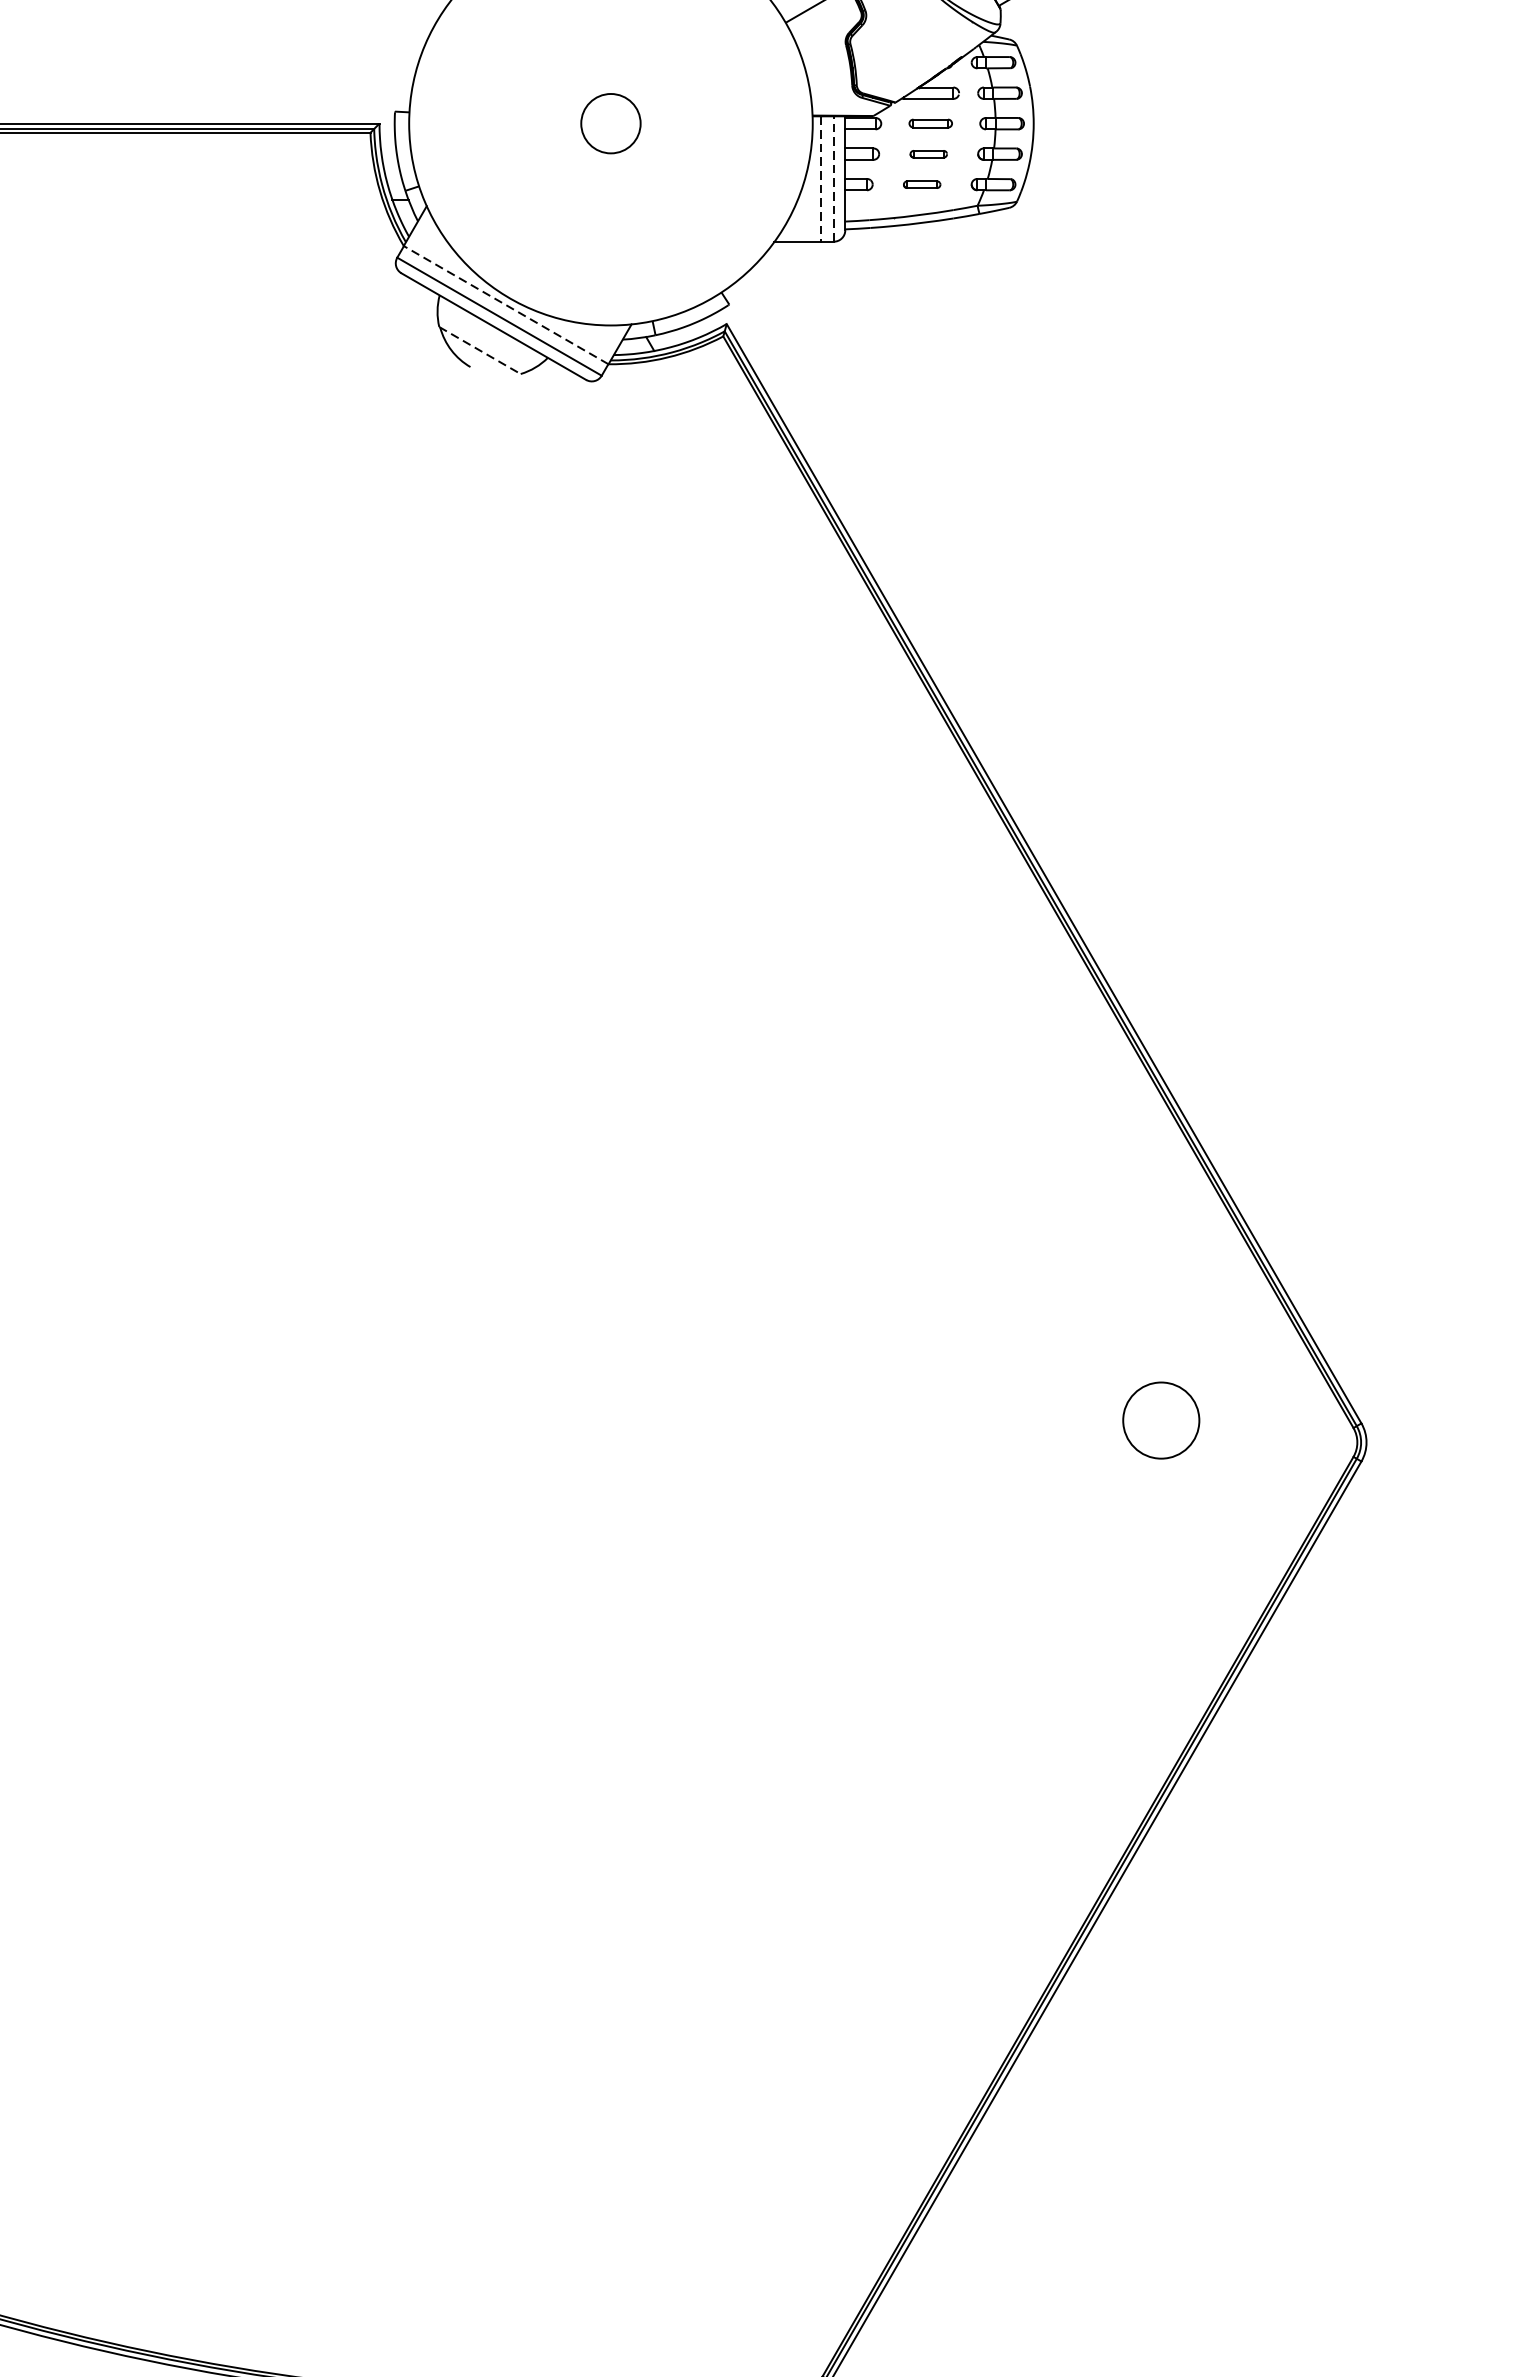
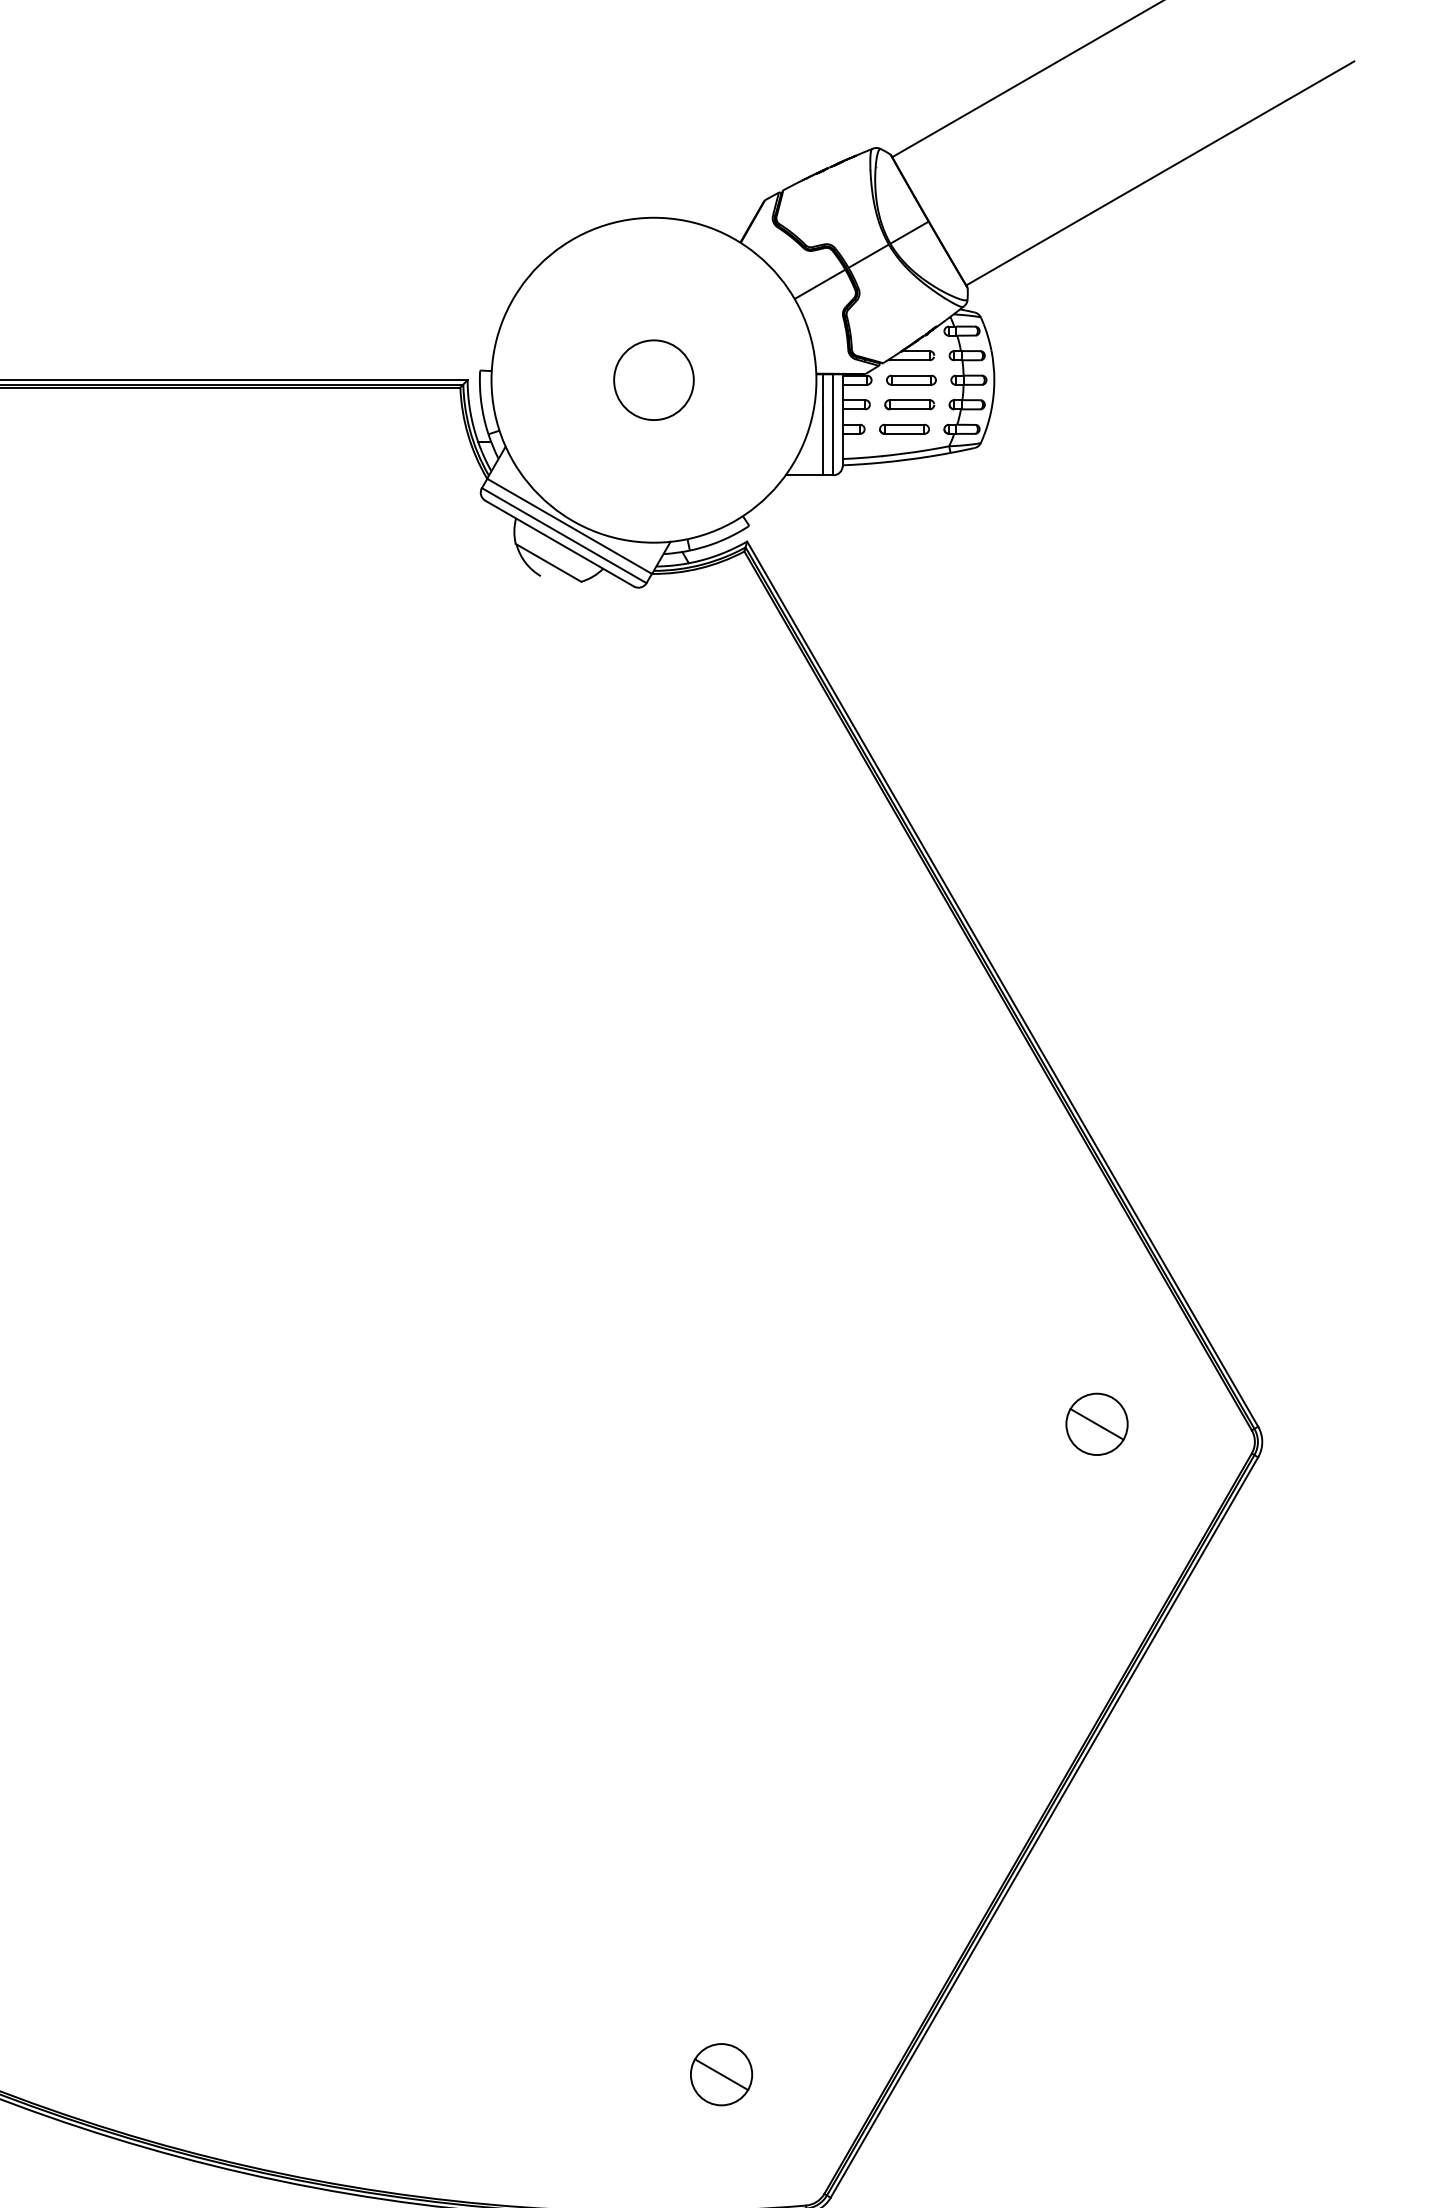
part: (930, 122) -> (911, 379), size x1.43
circle: (610, 124) -> (653, 380), size x1.67
part: (928, 153) -> (909, 404), size x1.67
line: (820, 178) -> (822, 424), dashed -> solid
line: (833, 178) -> (833, 424), dashed -> solid
part: (922, 184) -> (904, 429), size x1.67
line: (506, 305) -> (569, 526), dashed -> solid
line: (479, 350) -> (548, 562), dashed -> solid
line: (1160, 1420) -> (1096, 1424), added
part: (694, 2228) -> (721, 2074), added

